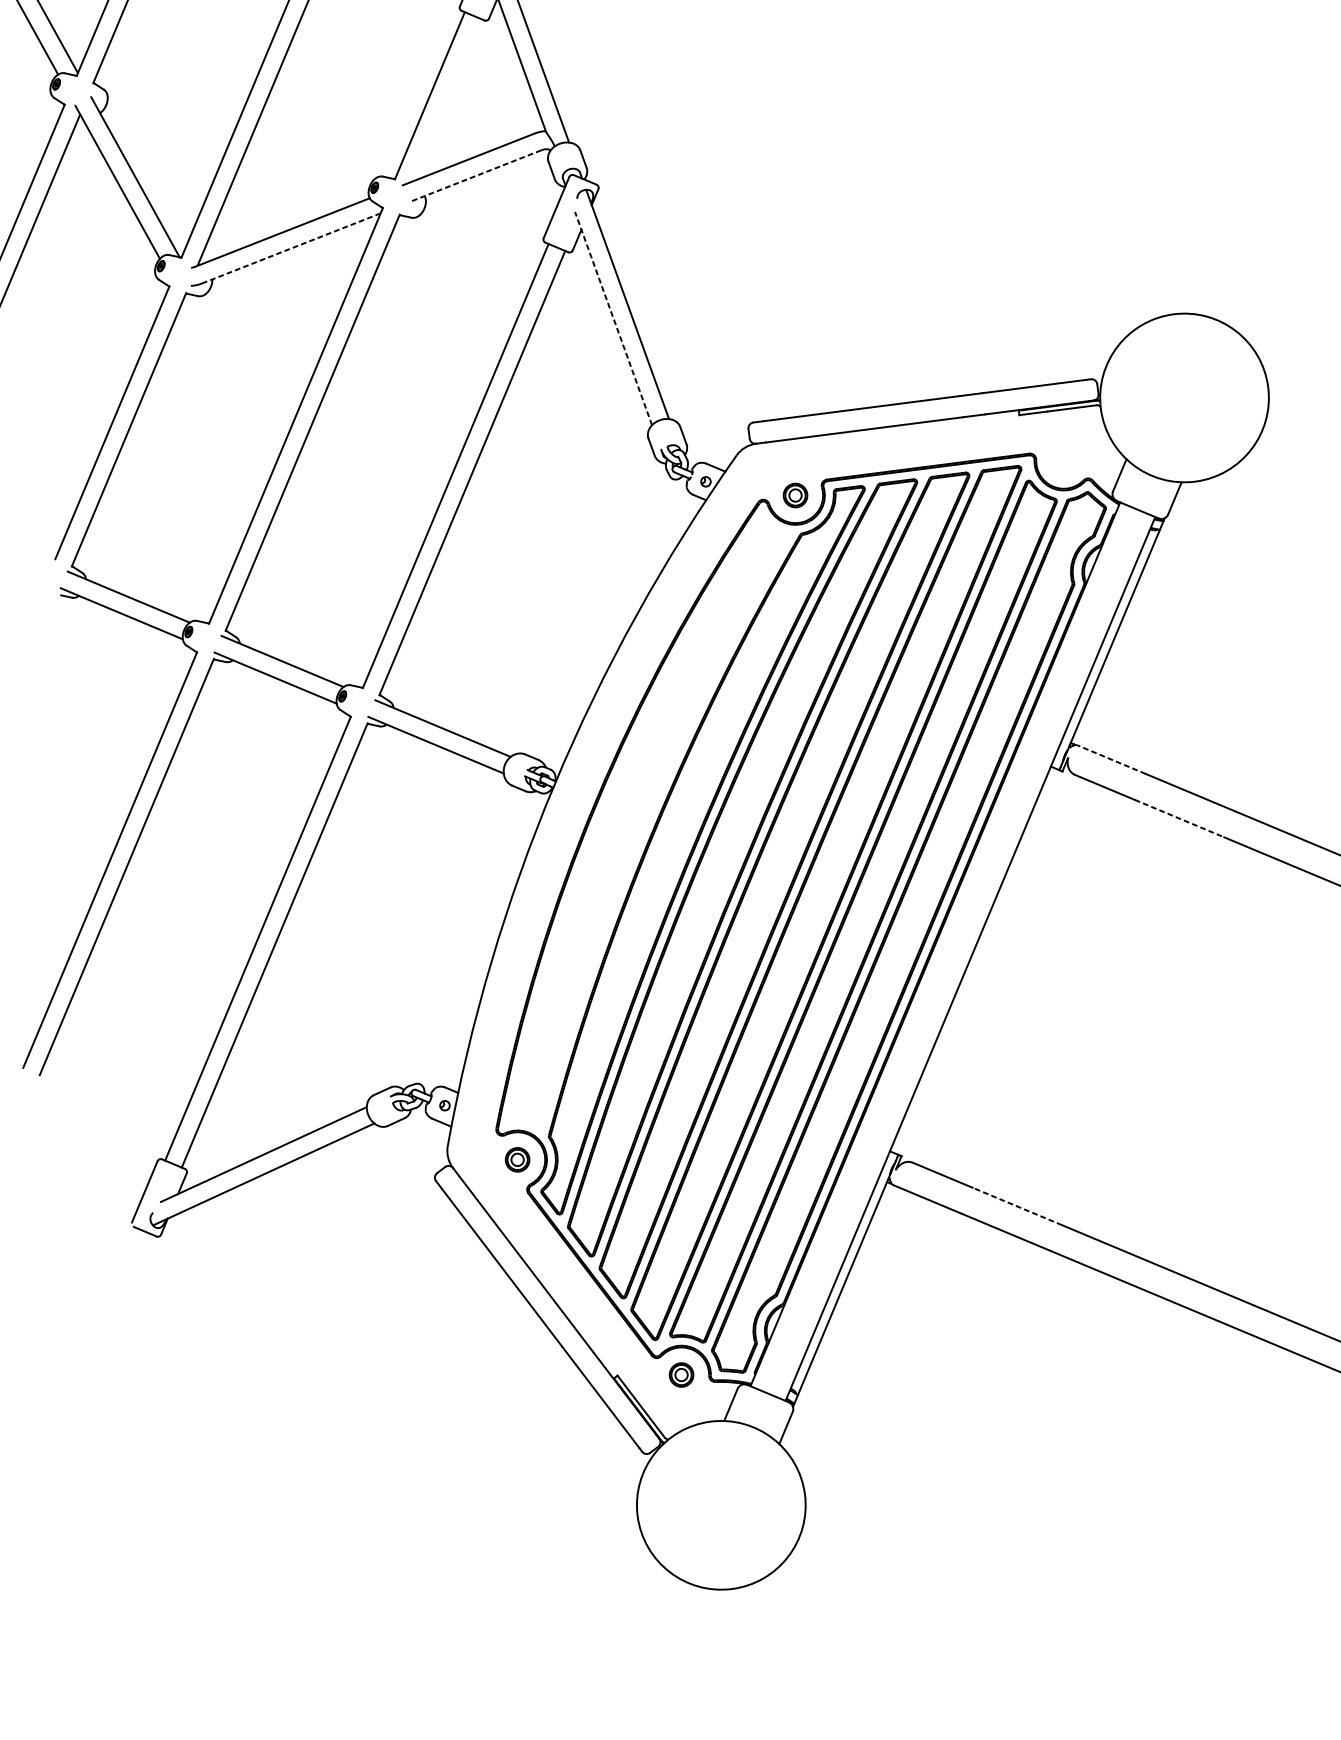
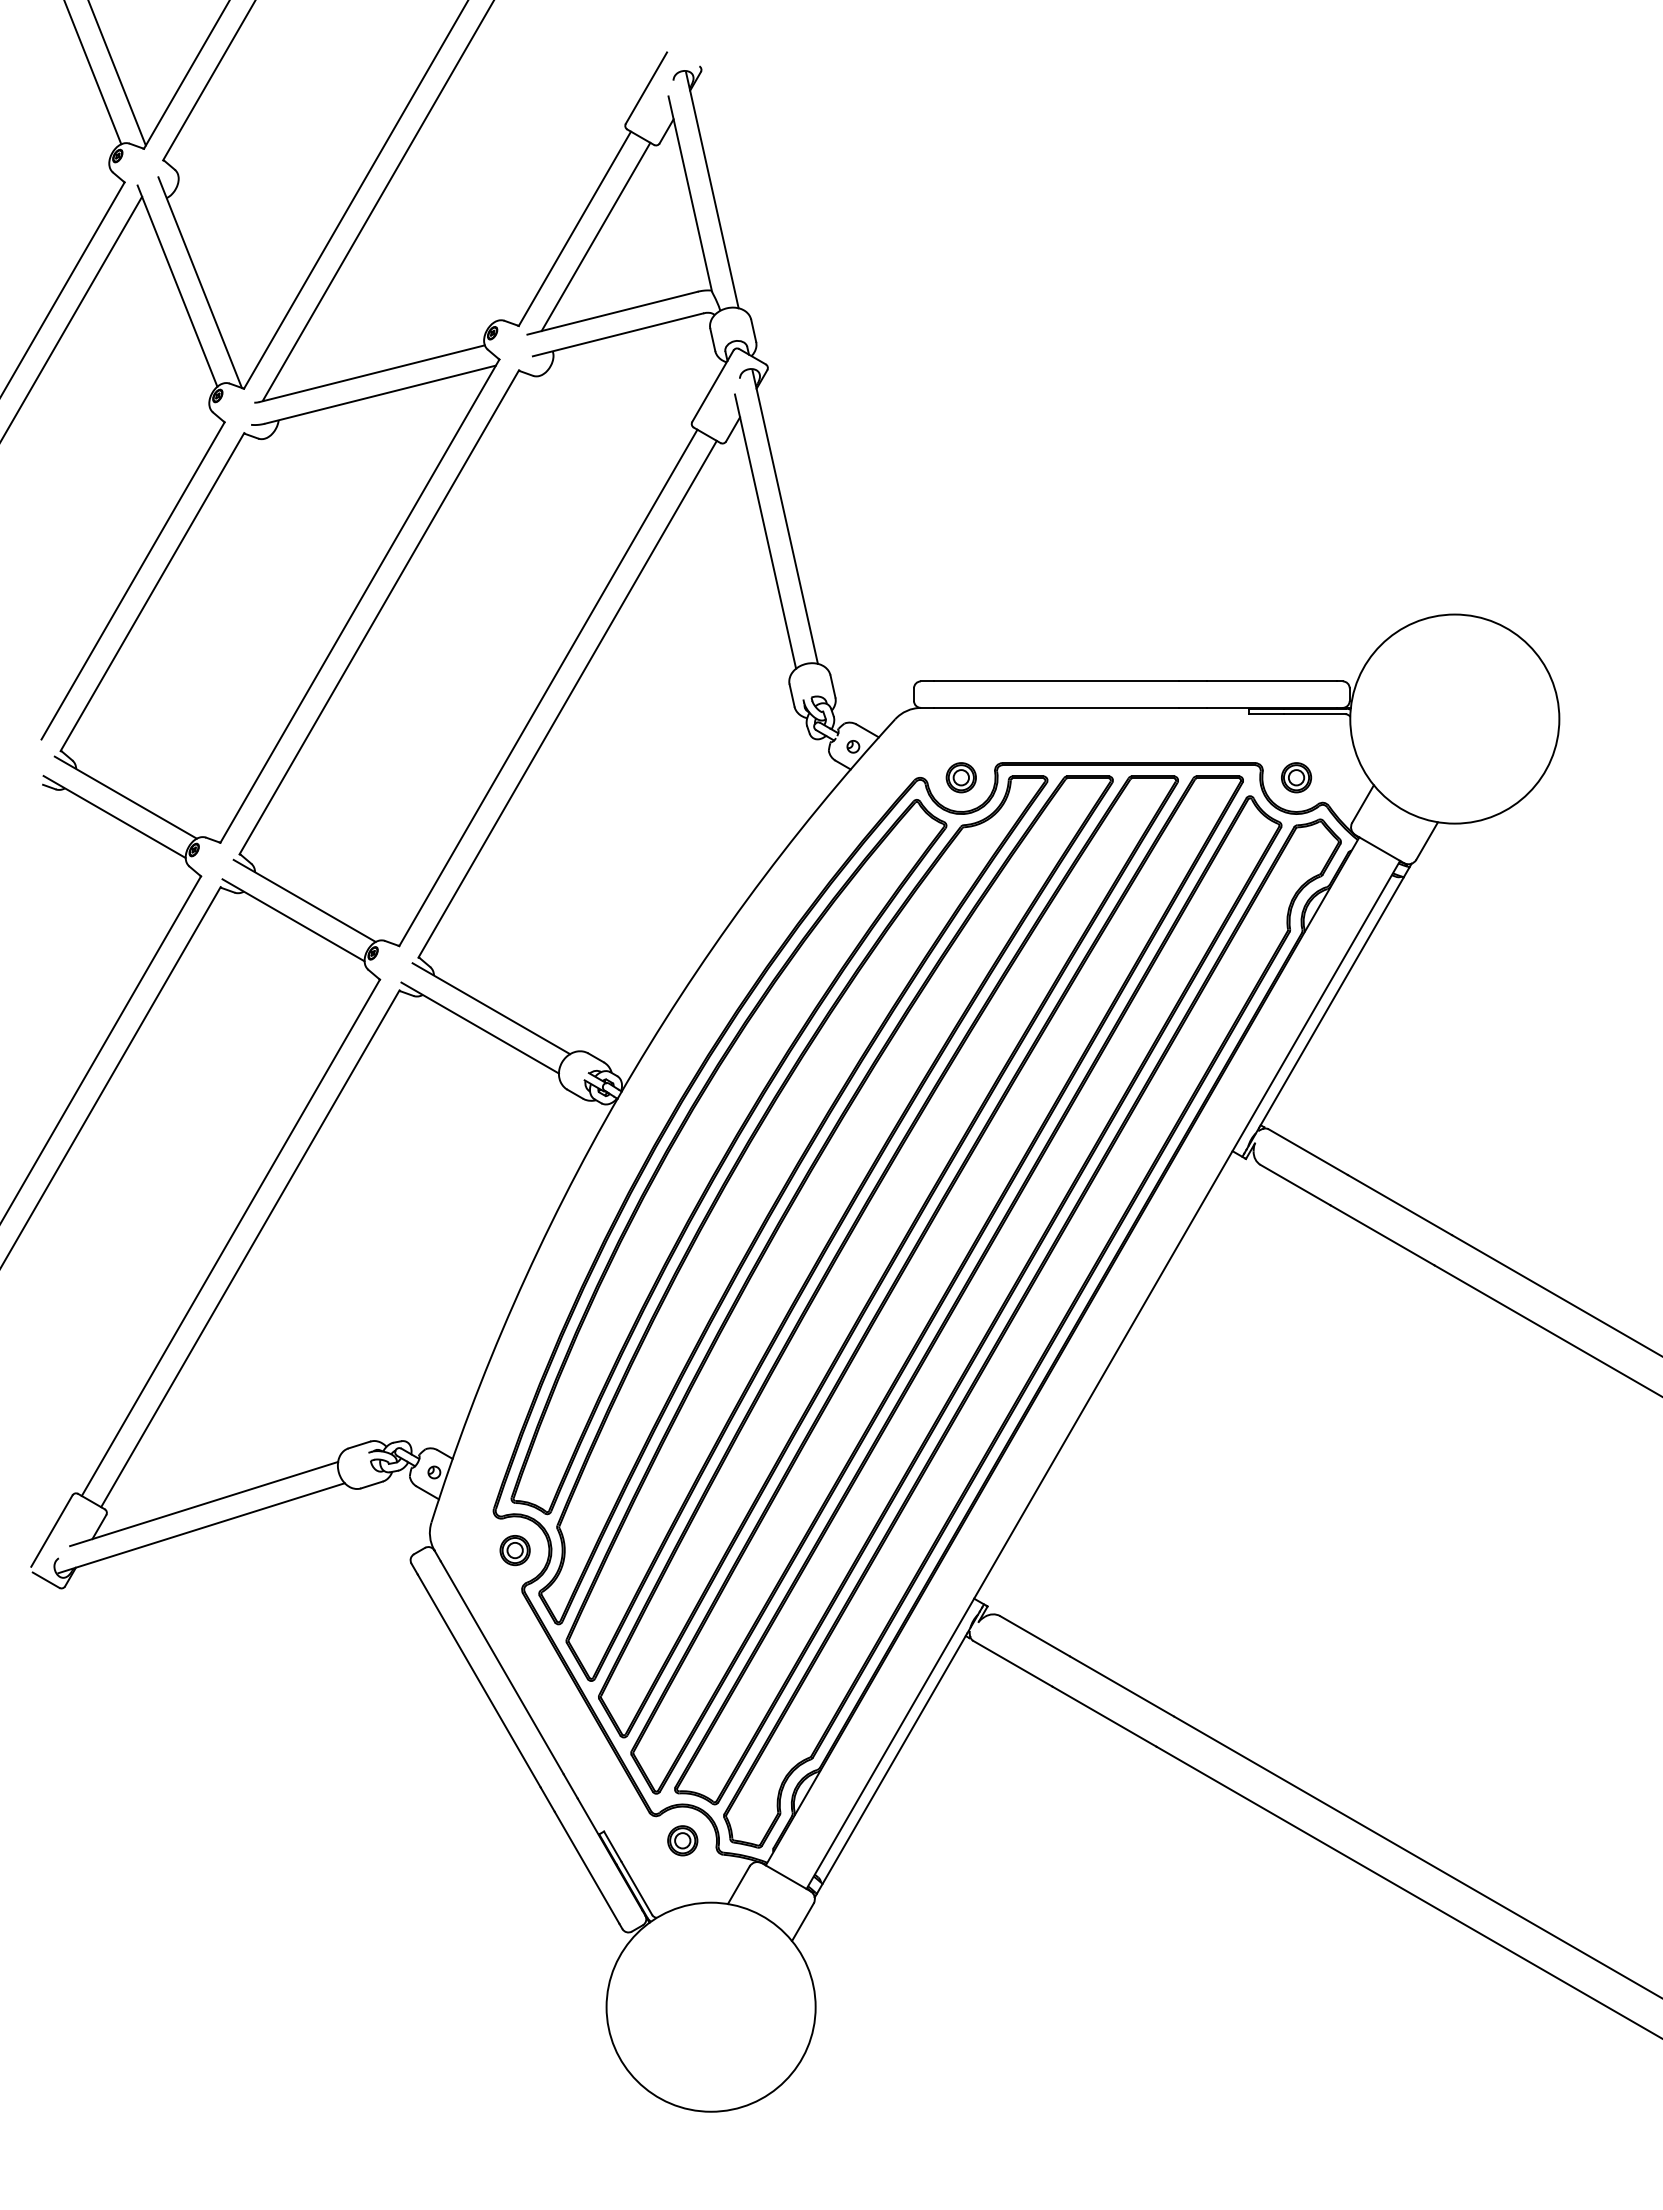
line: (447, 99) -> (595, 236), added
line: (475, 175) -> (618, 334), dashed -> solid
line: (291, 248) -> (380, 394), dashed -> solid
line: (613, 318) -> (765, 531), dashed -> solid
part: (1063, 460) -> (1296, 777), added
line: (1111, 759) -> (1308, 1152), dashed -> solid
line: (1179, 818) -> (1382, 1235), dashed -> solid
part: (648, 823) -> (728, 1157), added
line: (1016, 1206) -> (1121, 1686), dashed -> solid

